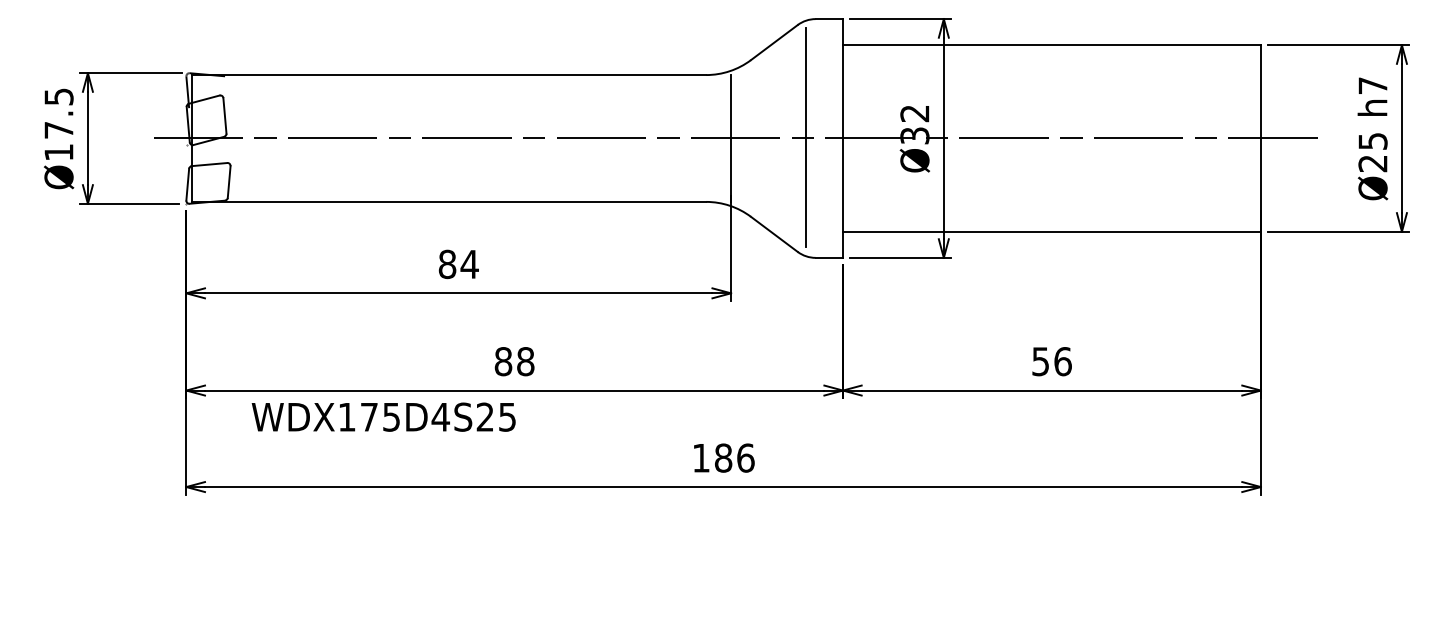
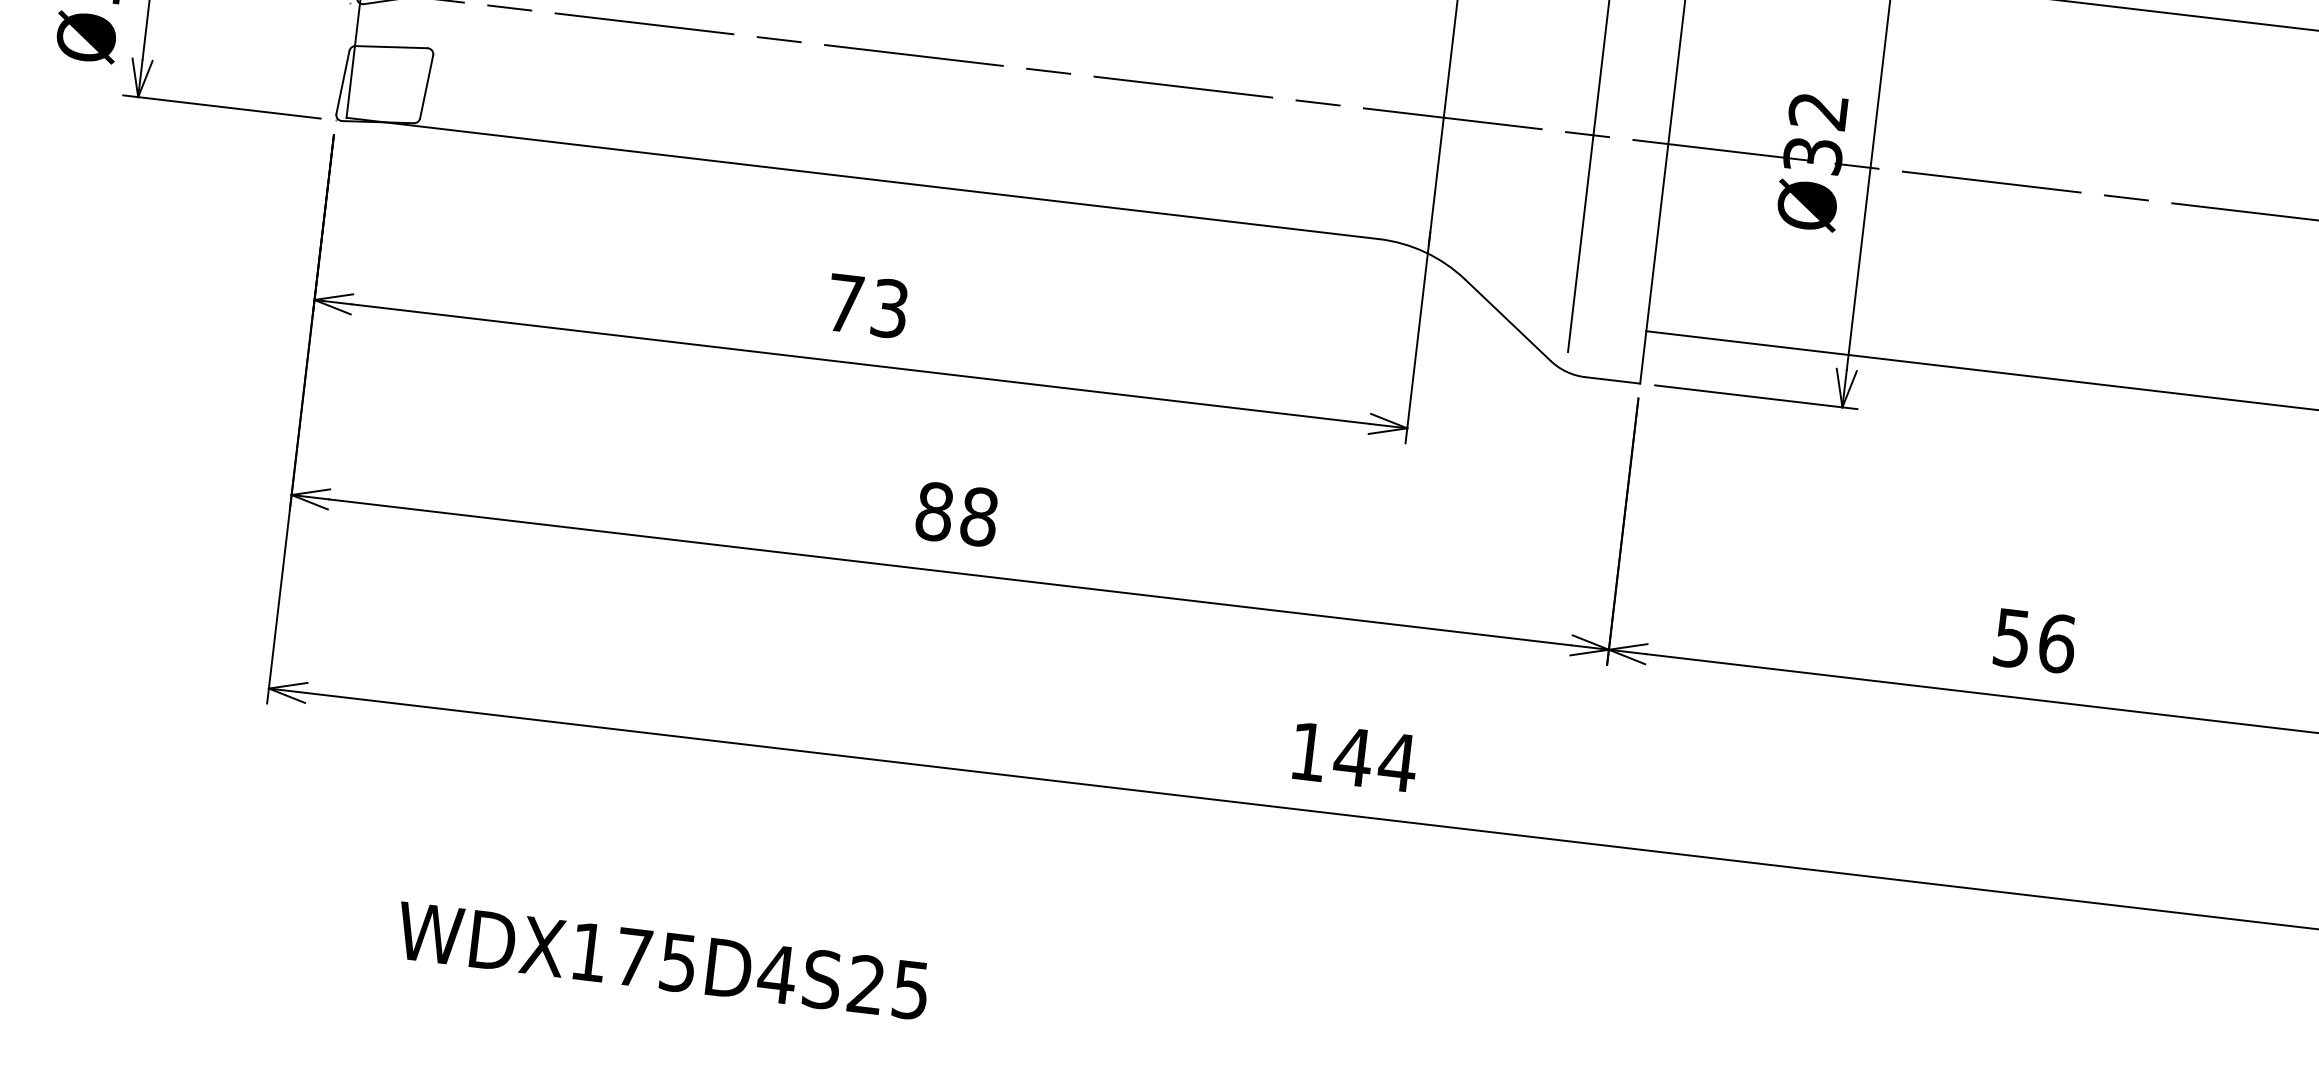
text: (458, 264) -> (867, 306), 84 -> 73
text: (383, 416) -> (662, 959), moved
text: (734, 457) -> (1375, 758), 186 -> 144

